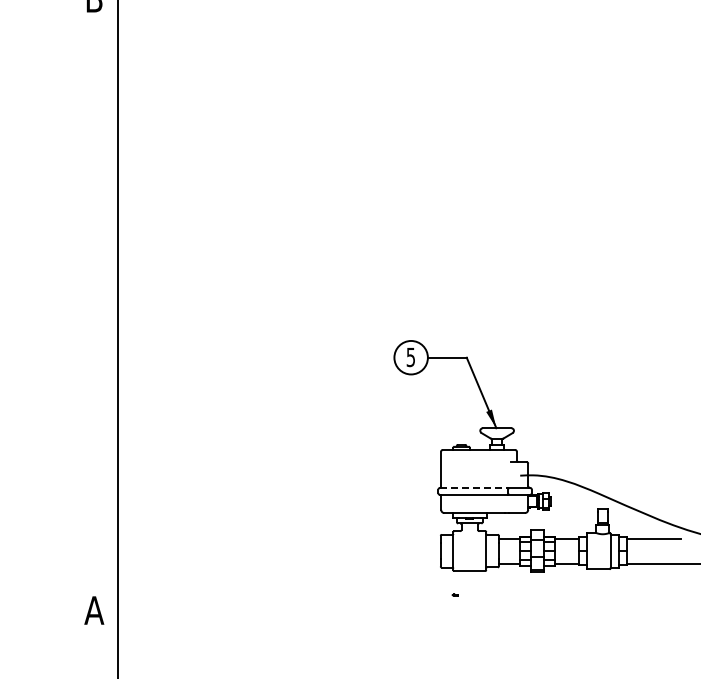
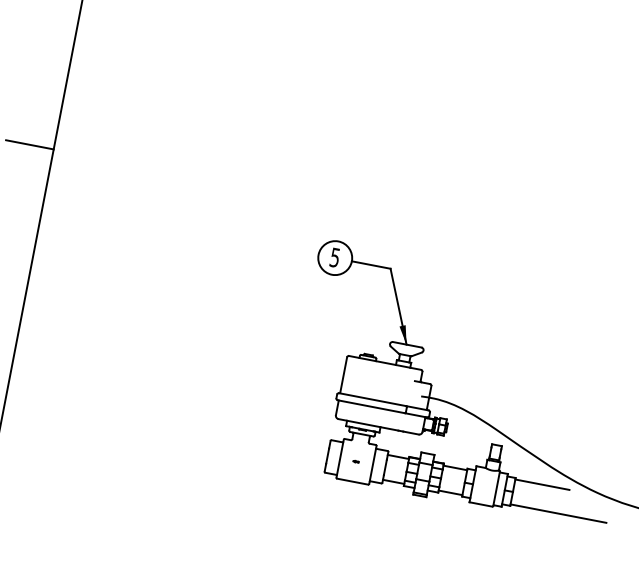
line: (94, 304) -> (30, 144), added
line: (473, 487) -> (372, 399), dashed -> solid
part: (454, 594) -> (355, 460), moved

